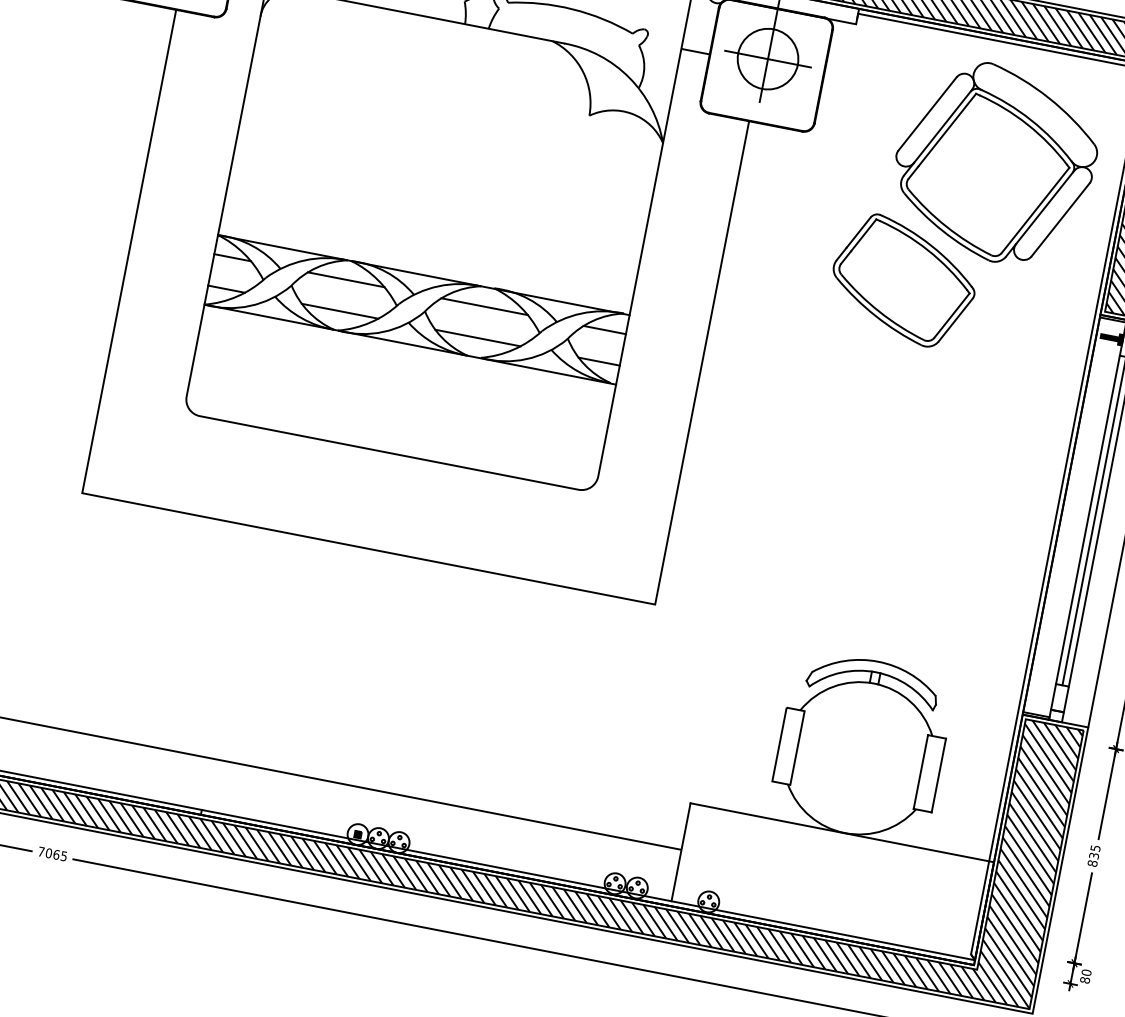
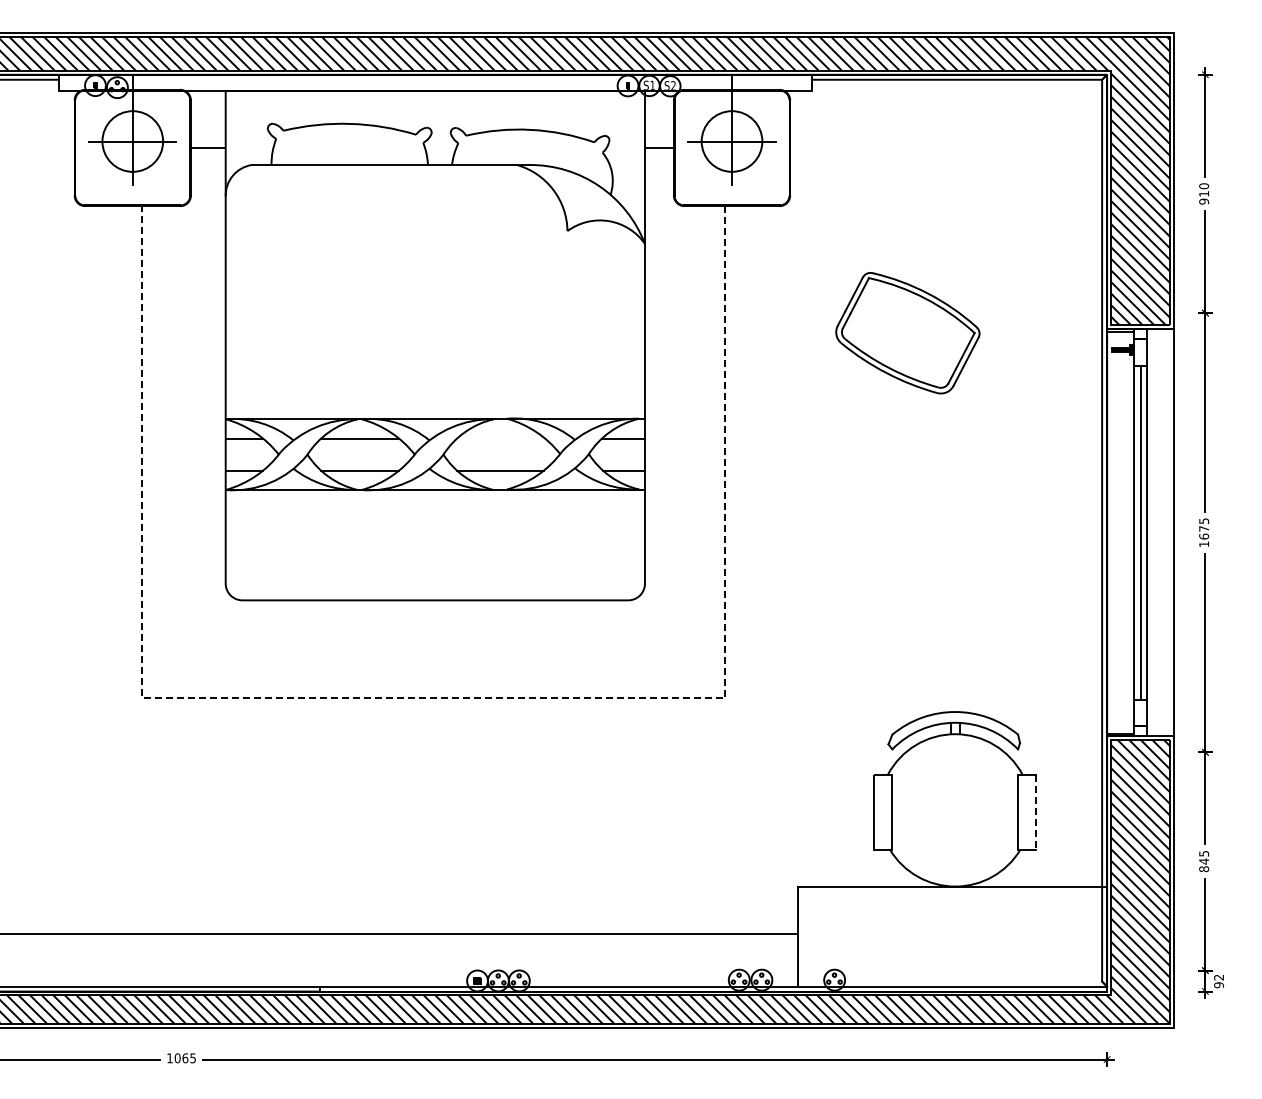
part: (994, 163) -> (974, 200), removed
line: (485, 306) -> (501, 438), removed
line: (368, 548) -> (433, 698), solid -> dashed
line: (938, 775) -> (1036, 812), solid -> dashed
text: (40, 851) -> (169, 1058), 7065 -> 1065
text: (1094, 856) -> (1204, 861), 835 -> 845
text: (1086, 976) -> (1219, 981), 80 -> 92

